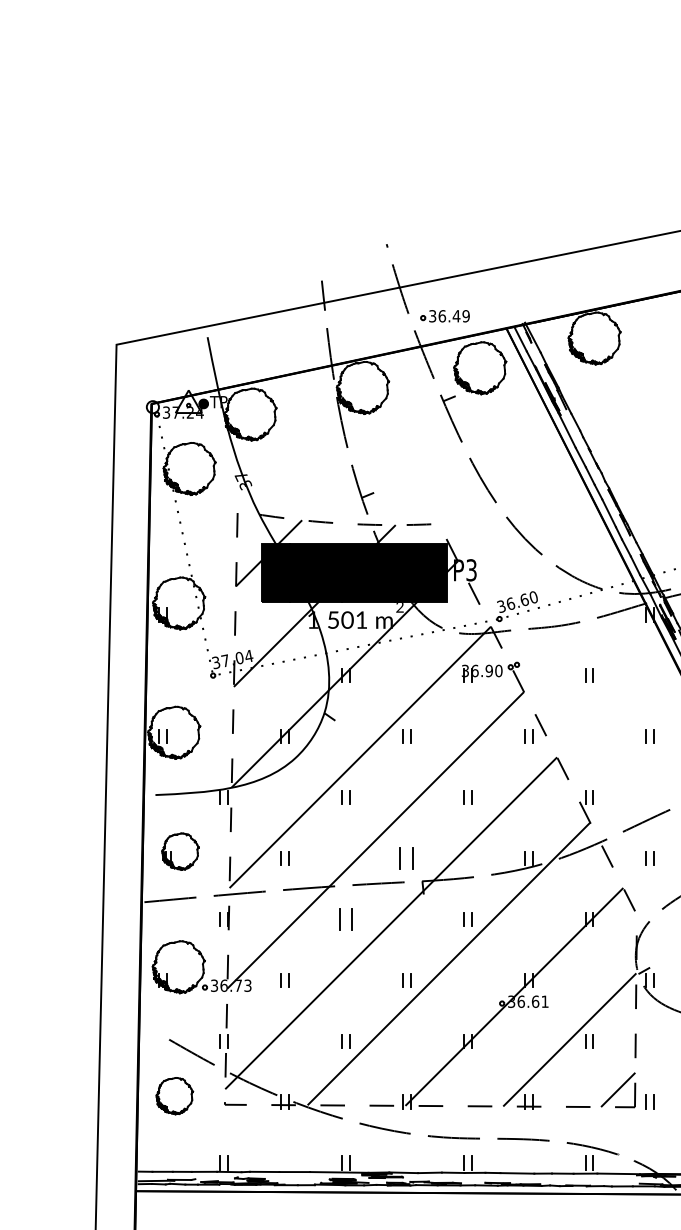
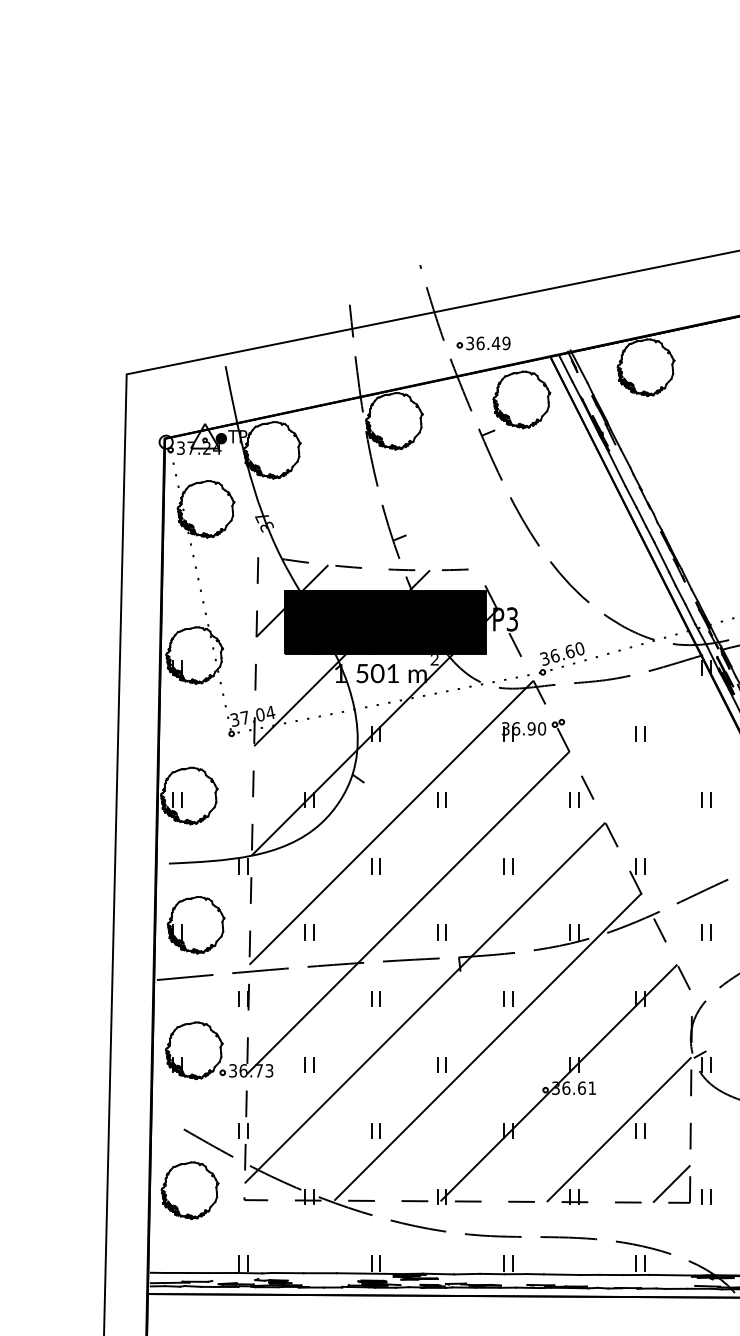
part: (180, 851) -> (196, 924), size x1.43
part: (406, 858) -> (441, 932), size x0.62
part: (345, 919) -> (375, 998), size x0.62
part: (174, 1096) -> (189, 1191), size x1.43

